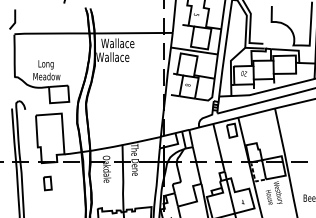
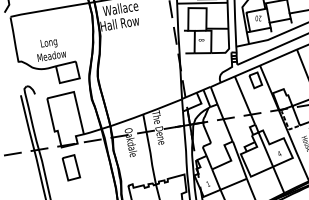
text: (114, 57) -> (119, 23), Wallace -> Hall Row
part: (47, 183) -> (71, 167), size x1.67

